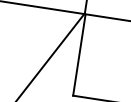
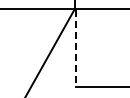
line: (78, 55) -> (75, 48), solid -> dashed

